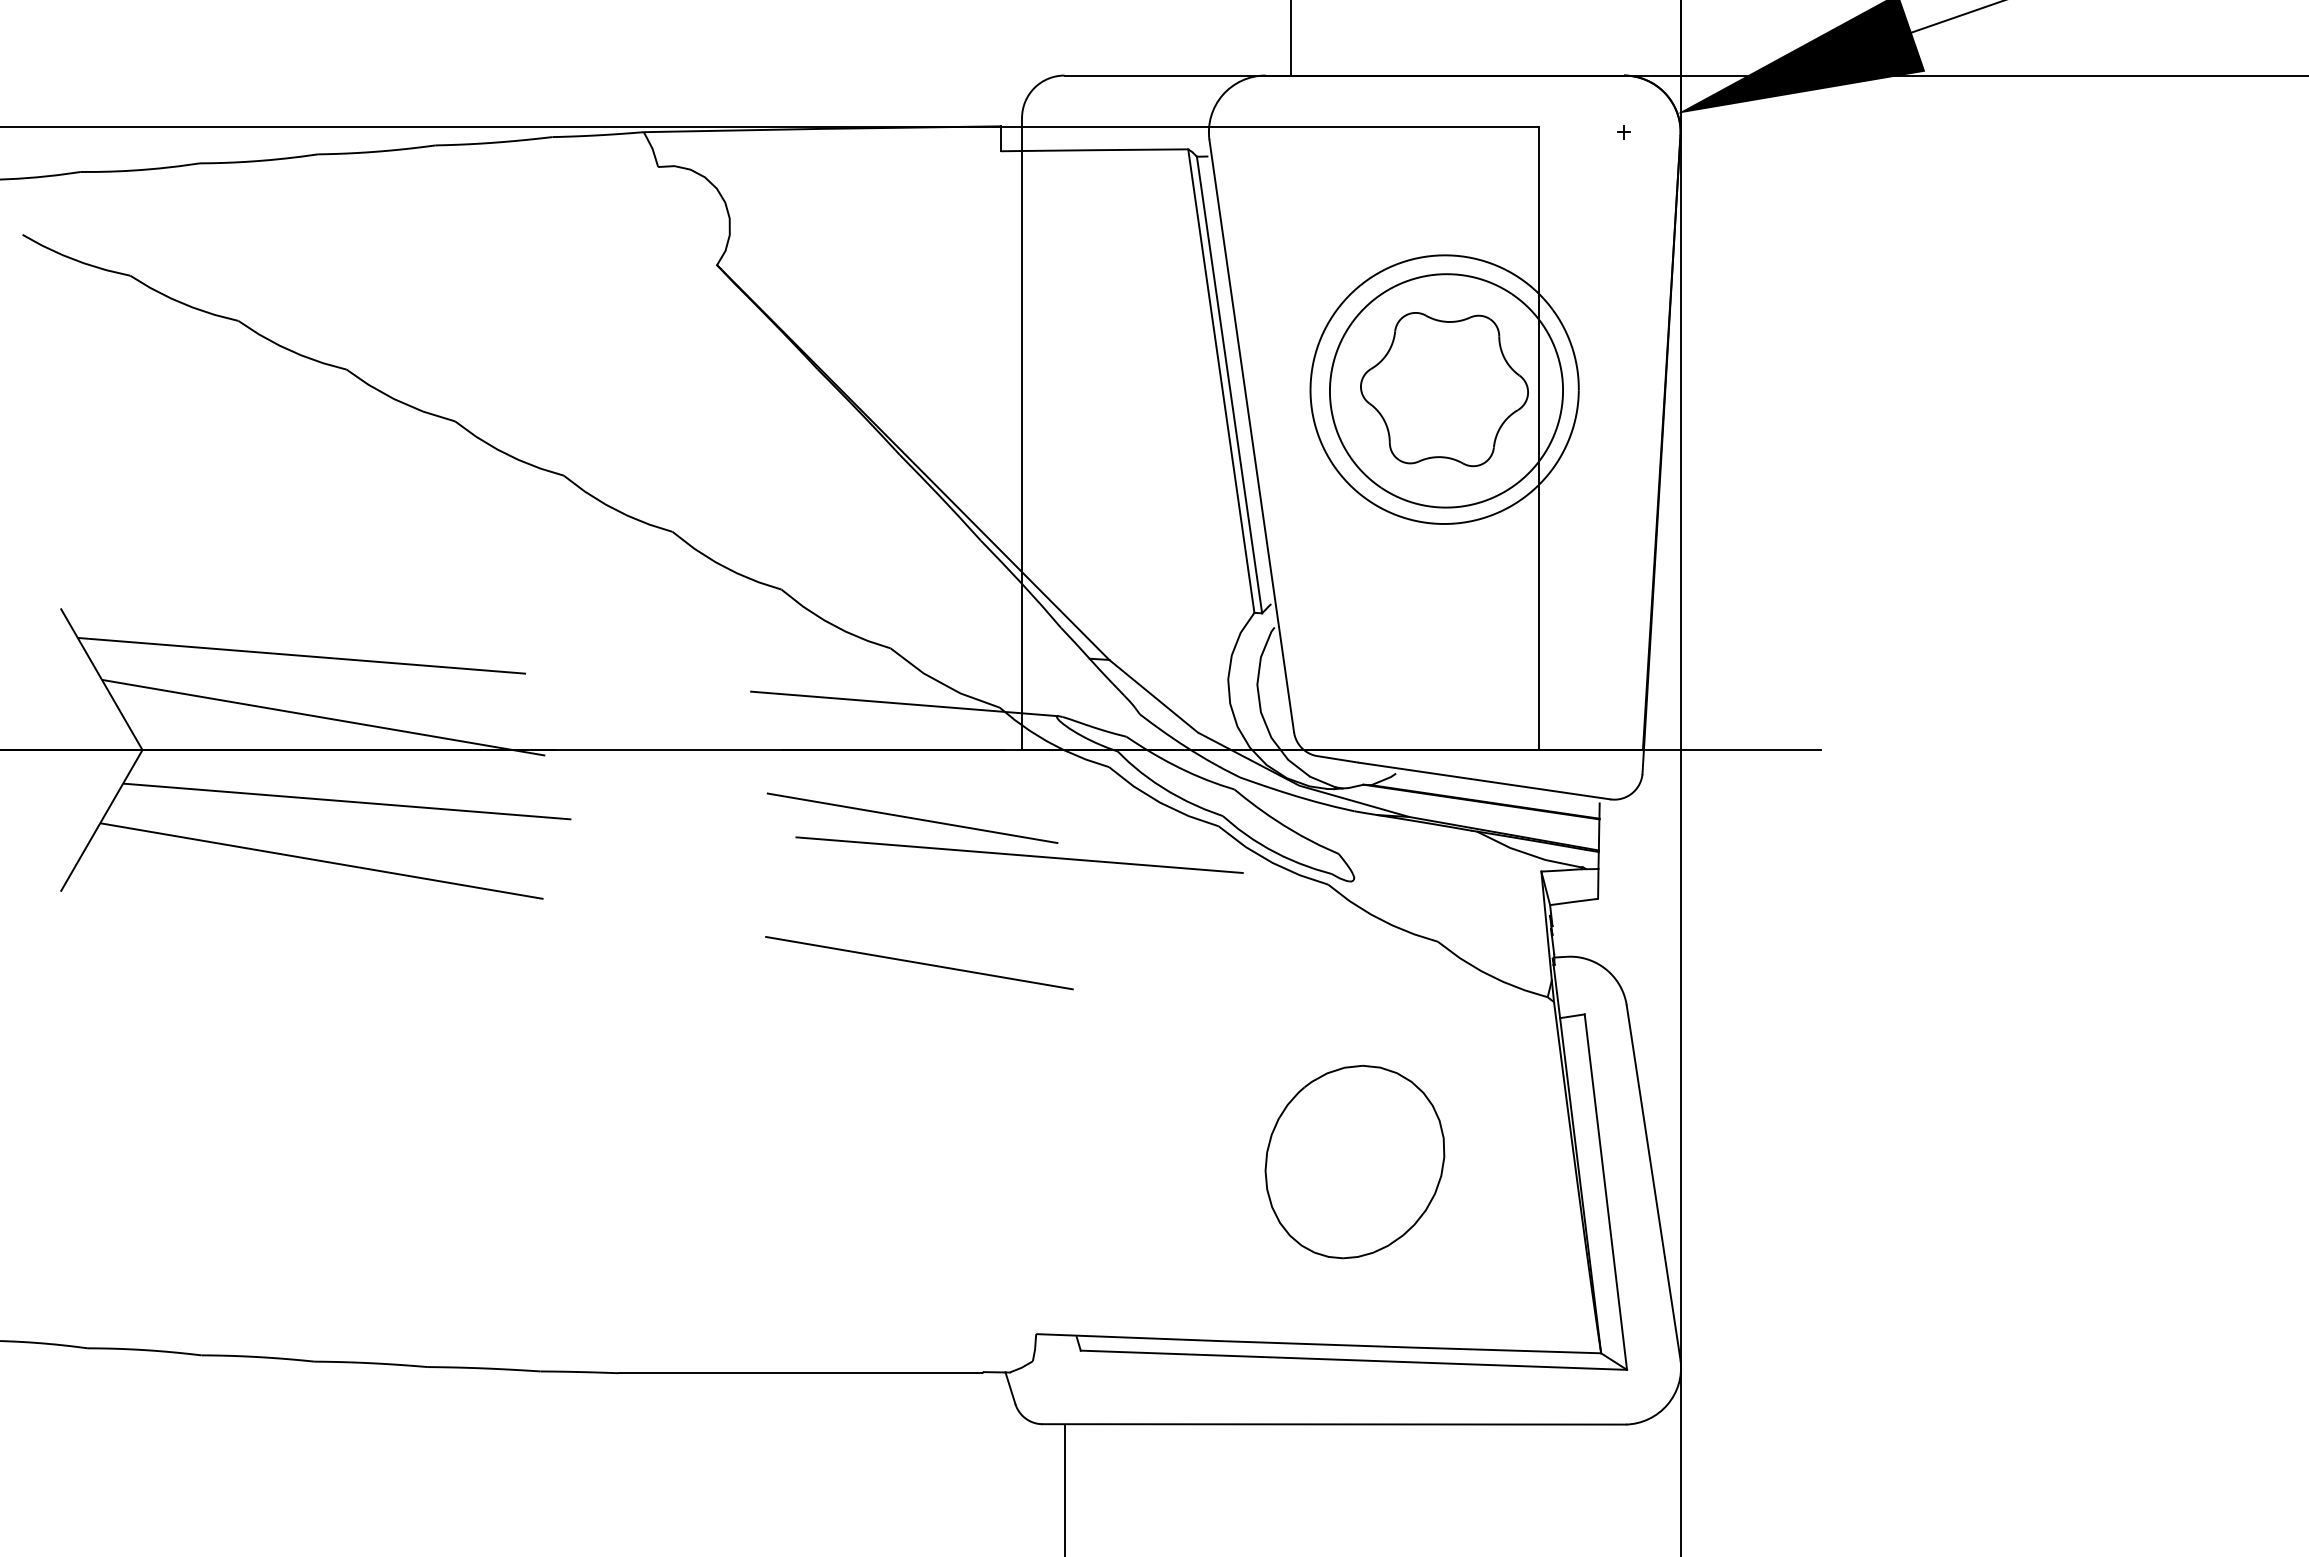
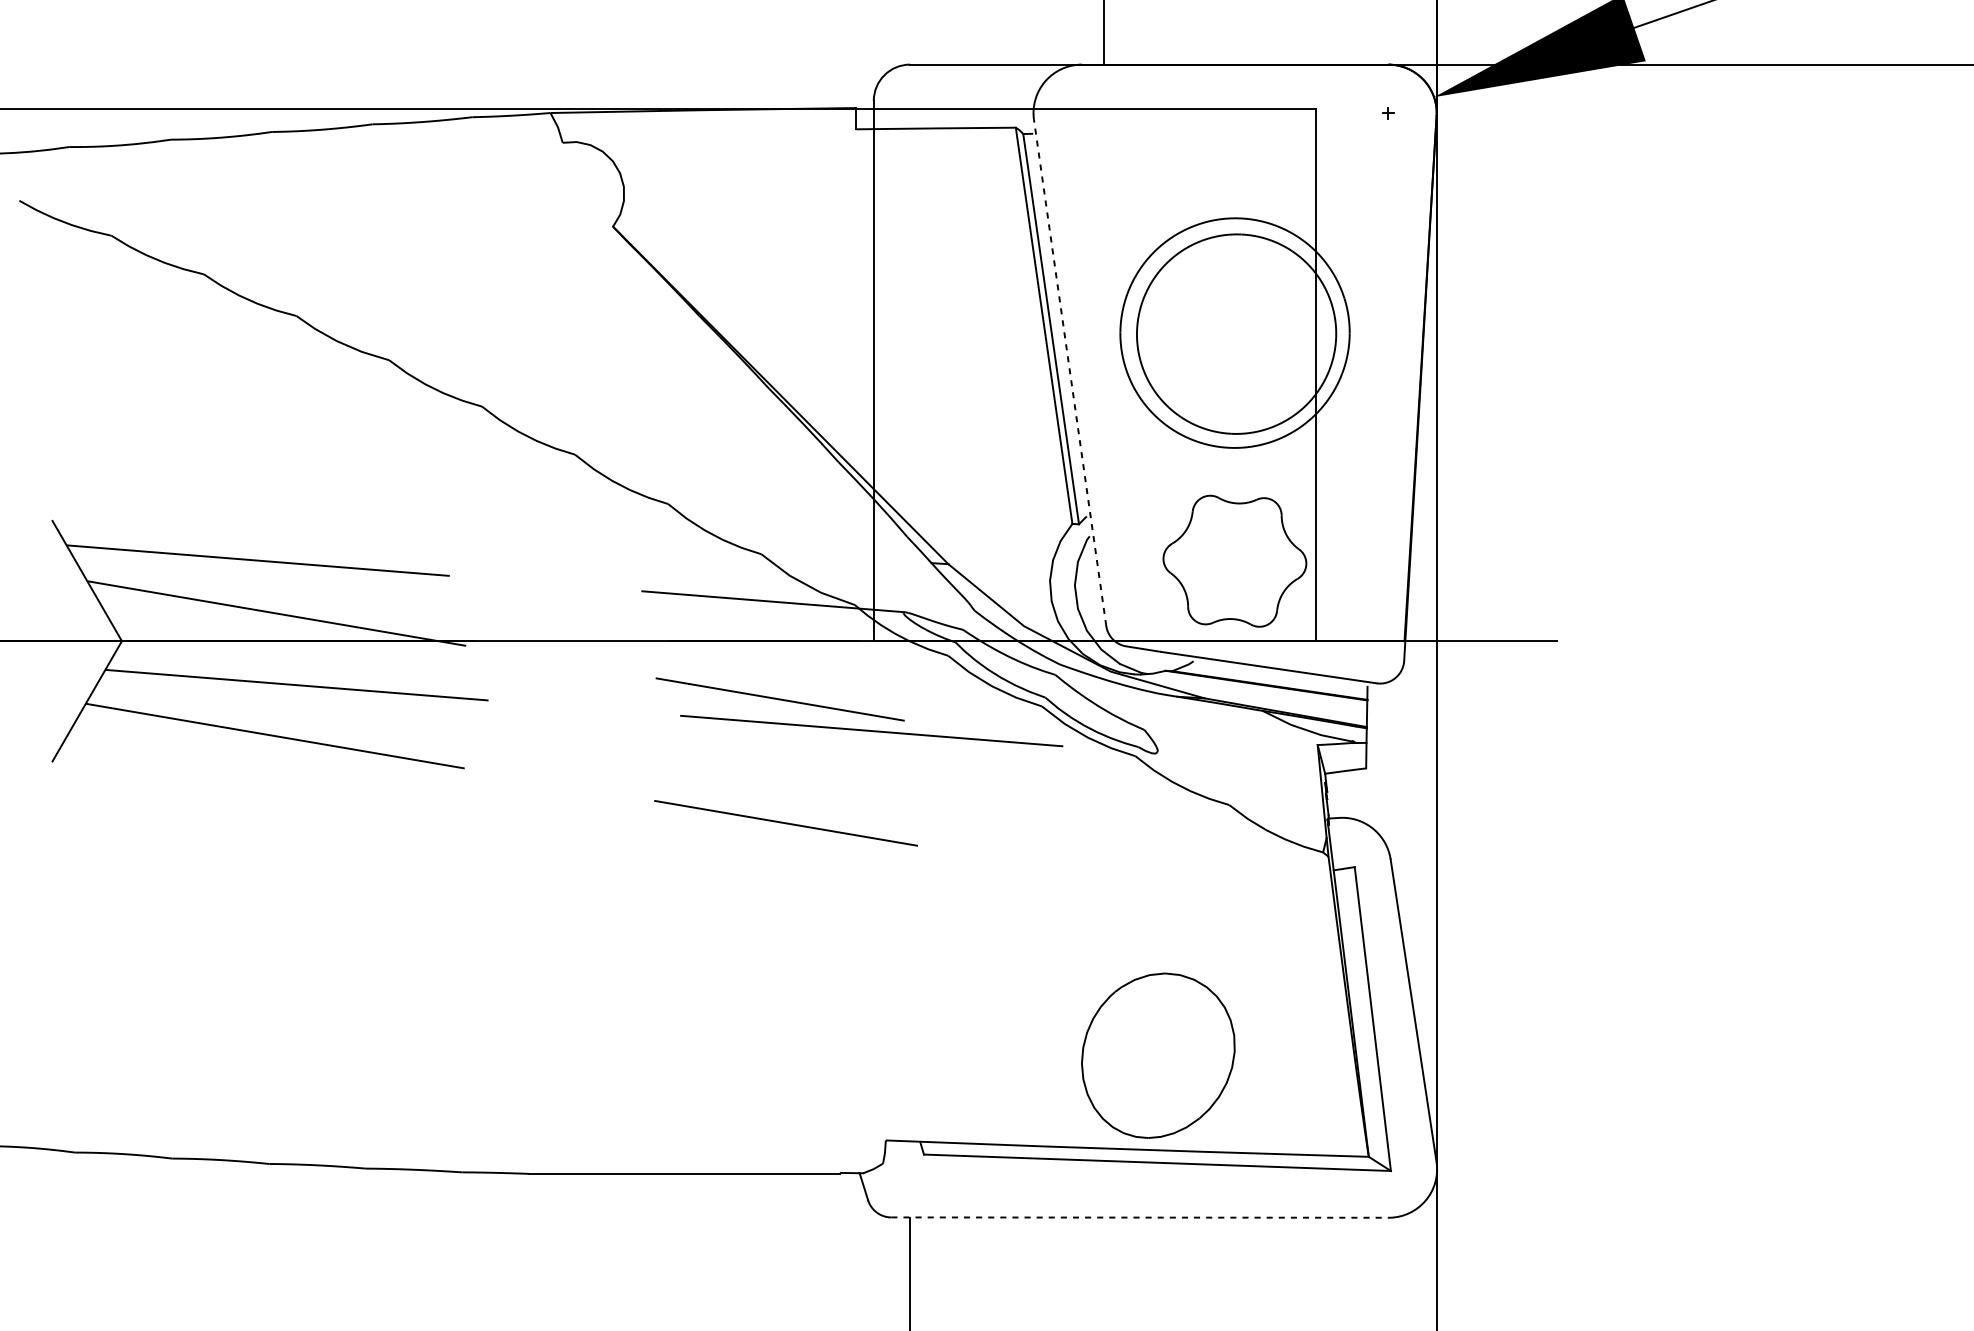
part: (1444, 389) -> (1234, 561), moved
line: (1251, 435) -> (1069, 372), solid -> dashed
part: (1354, 1161) -> (1157, 1055), moved
line: (1334, 1424) -> (1140, 1217), solid -> dashed

